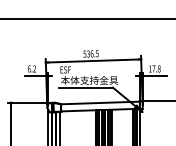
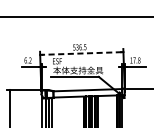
line: (93, 61) -> (81, 53), solid -> dashed

